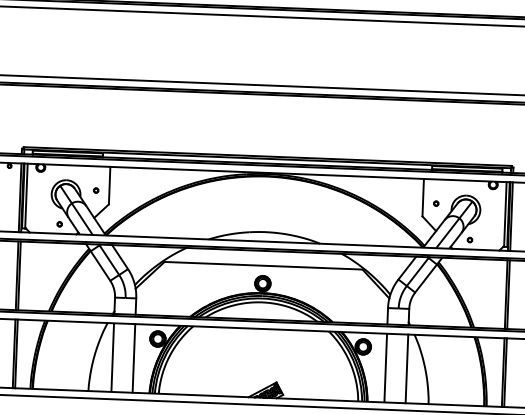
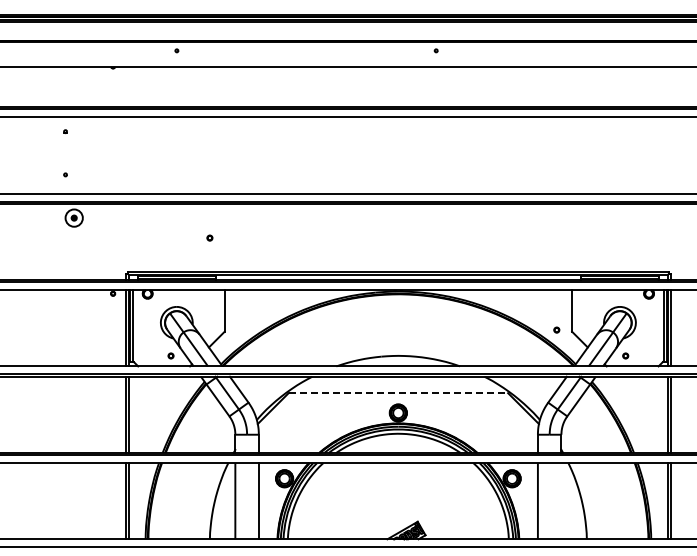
part: (95, 190) -> (209, 237), moved
part: (435, 203) -> (556, 329), moved
line: (263, 266) -> (398, 393), solid -> dashed
line: (407, 369) -> (561, 501), removed

